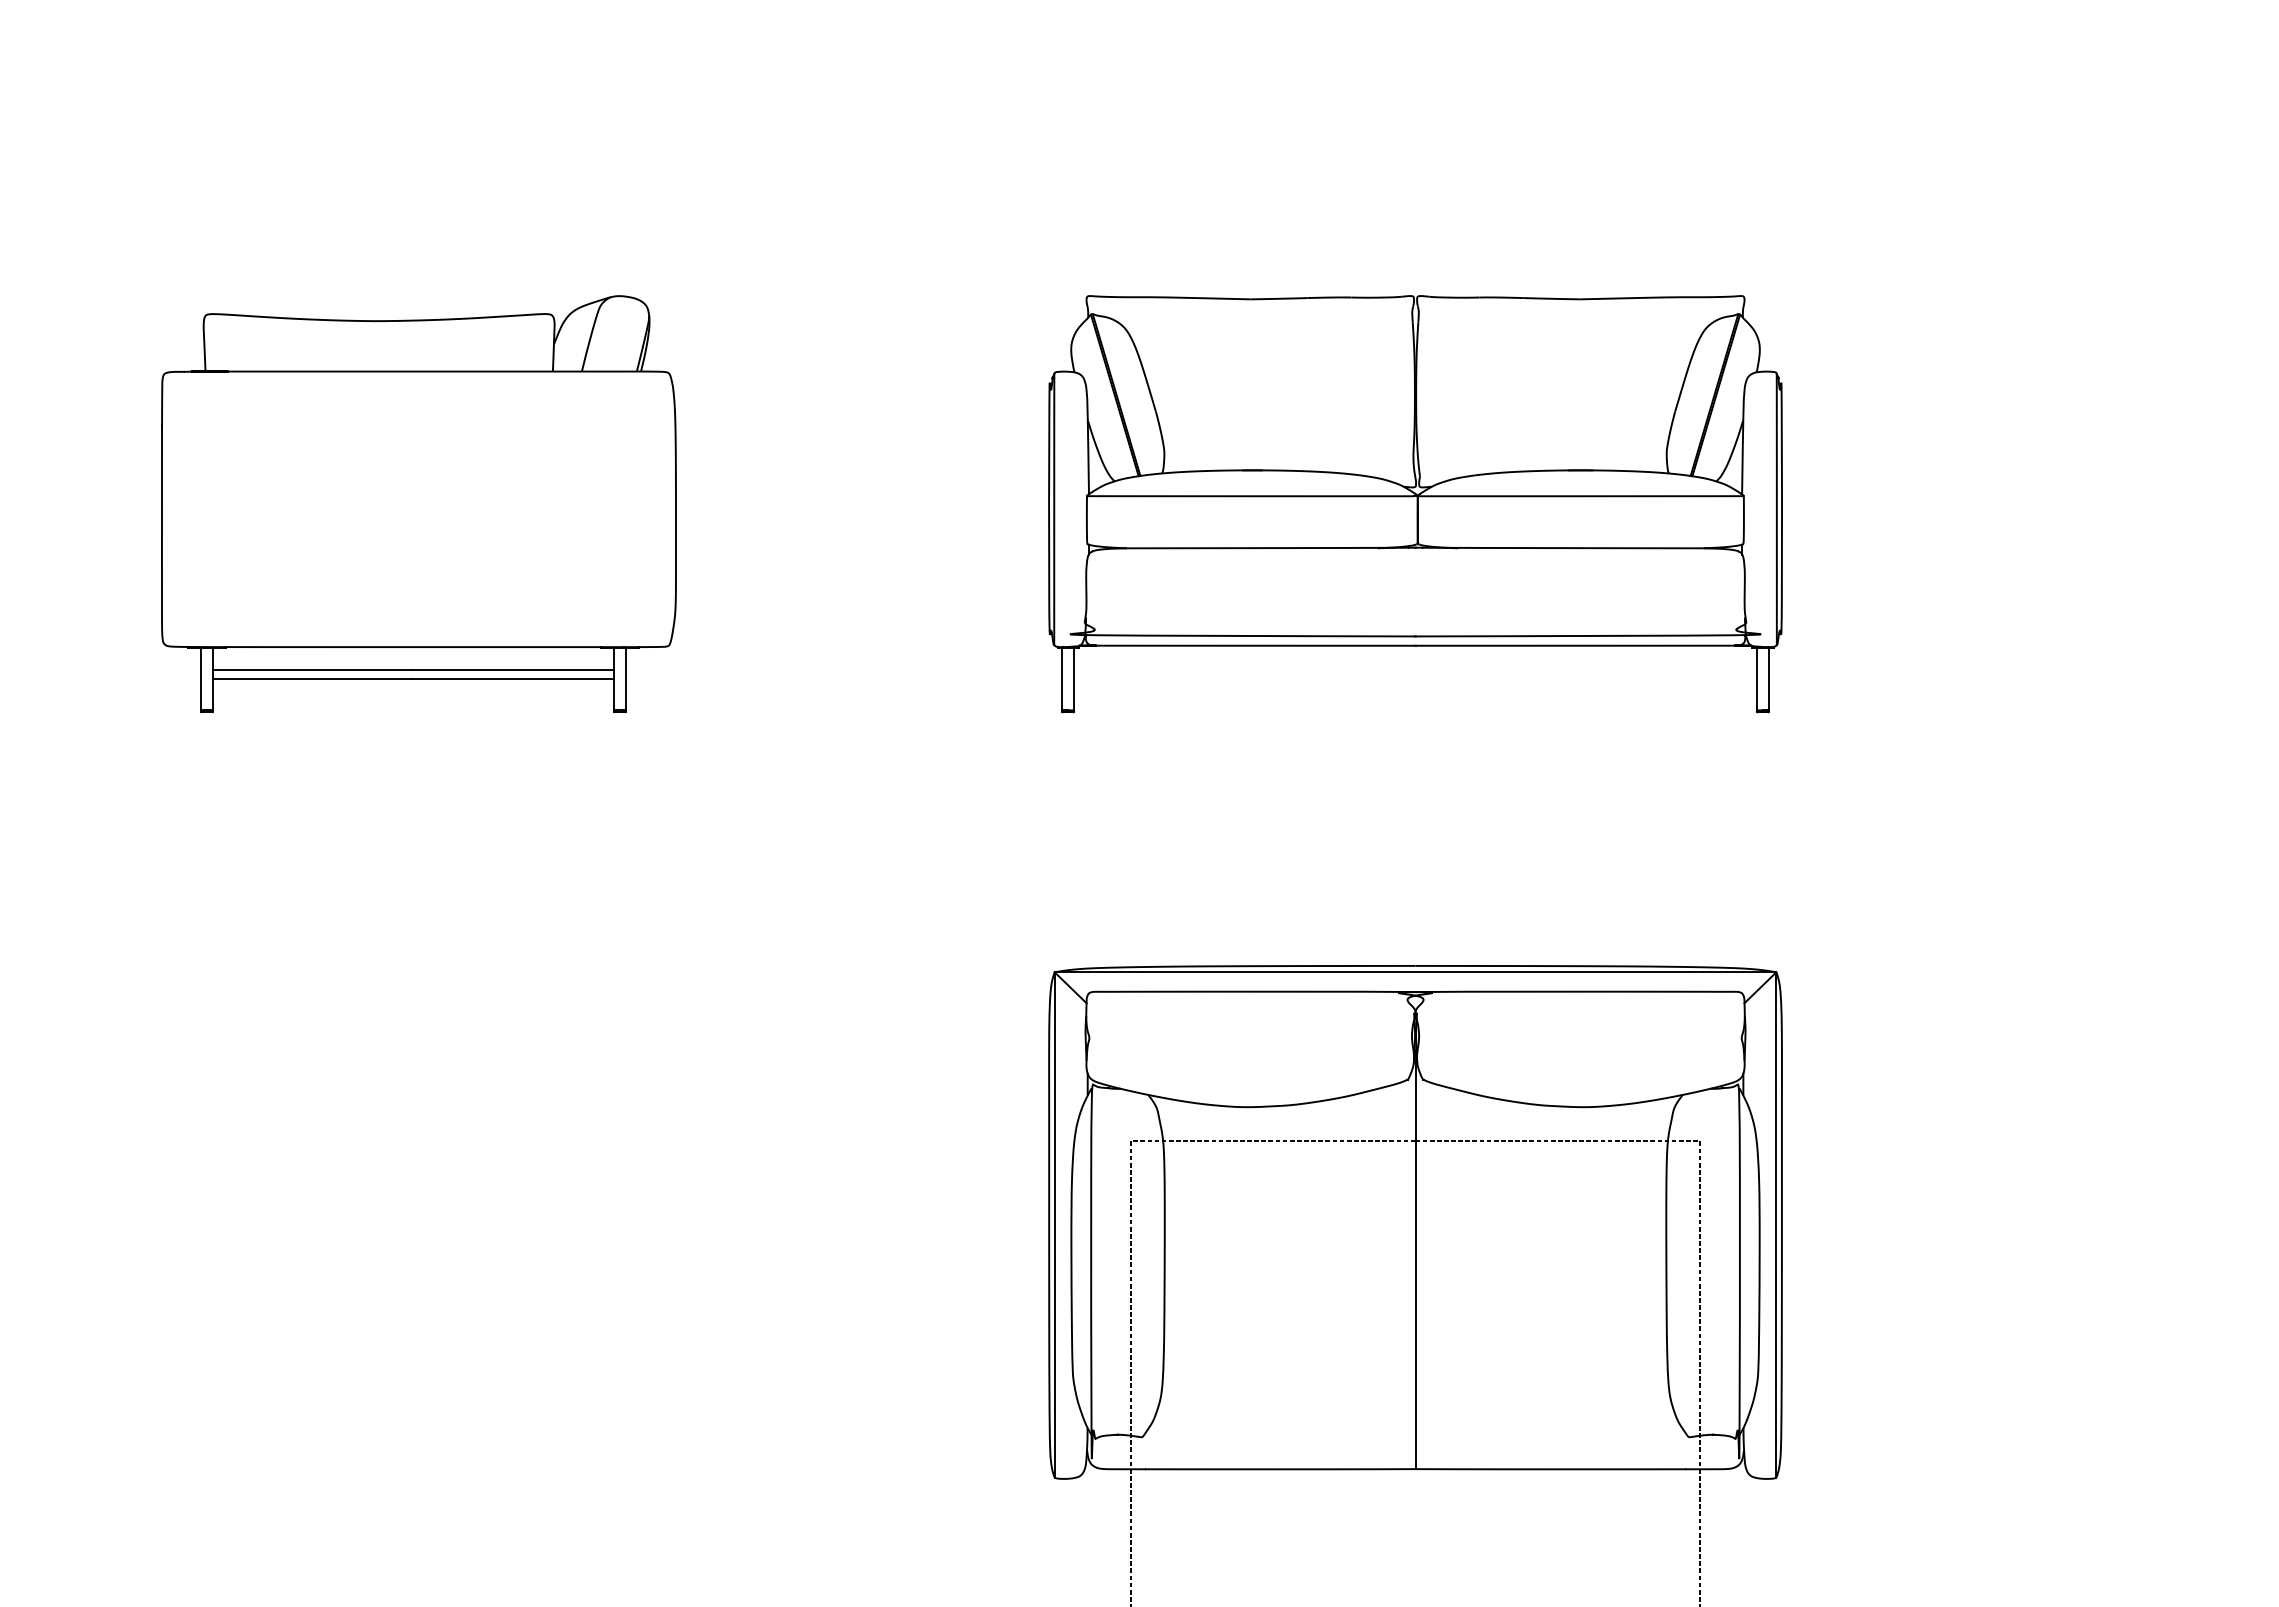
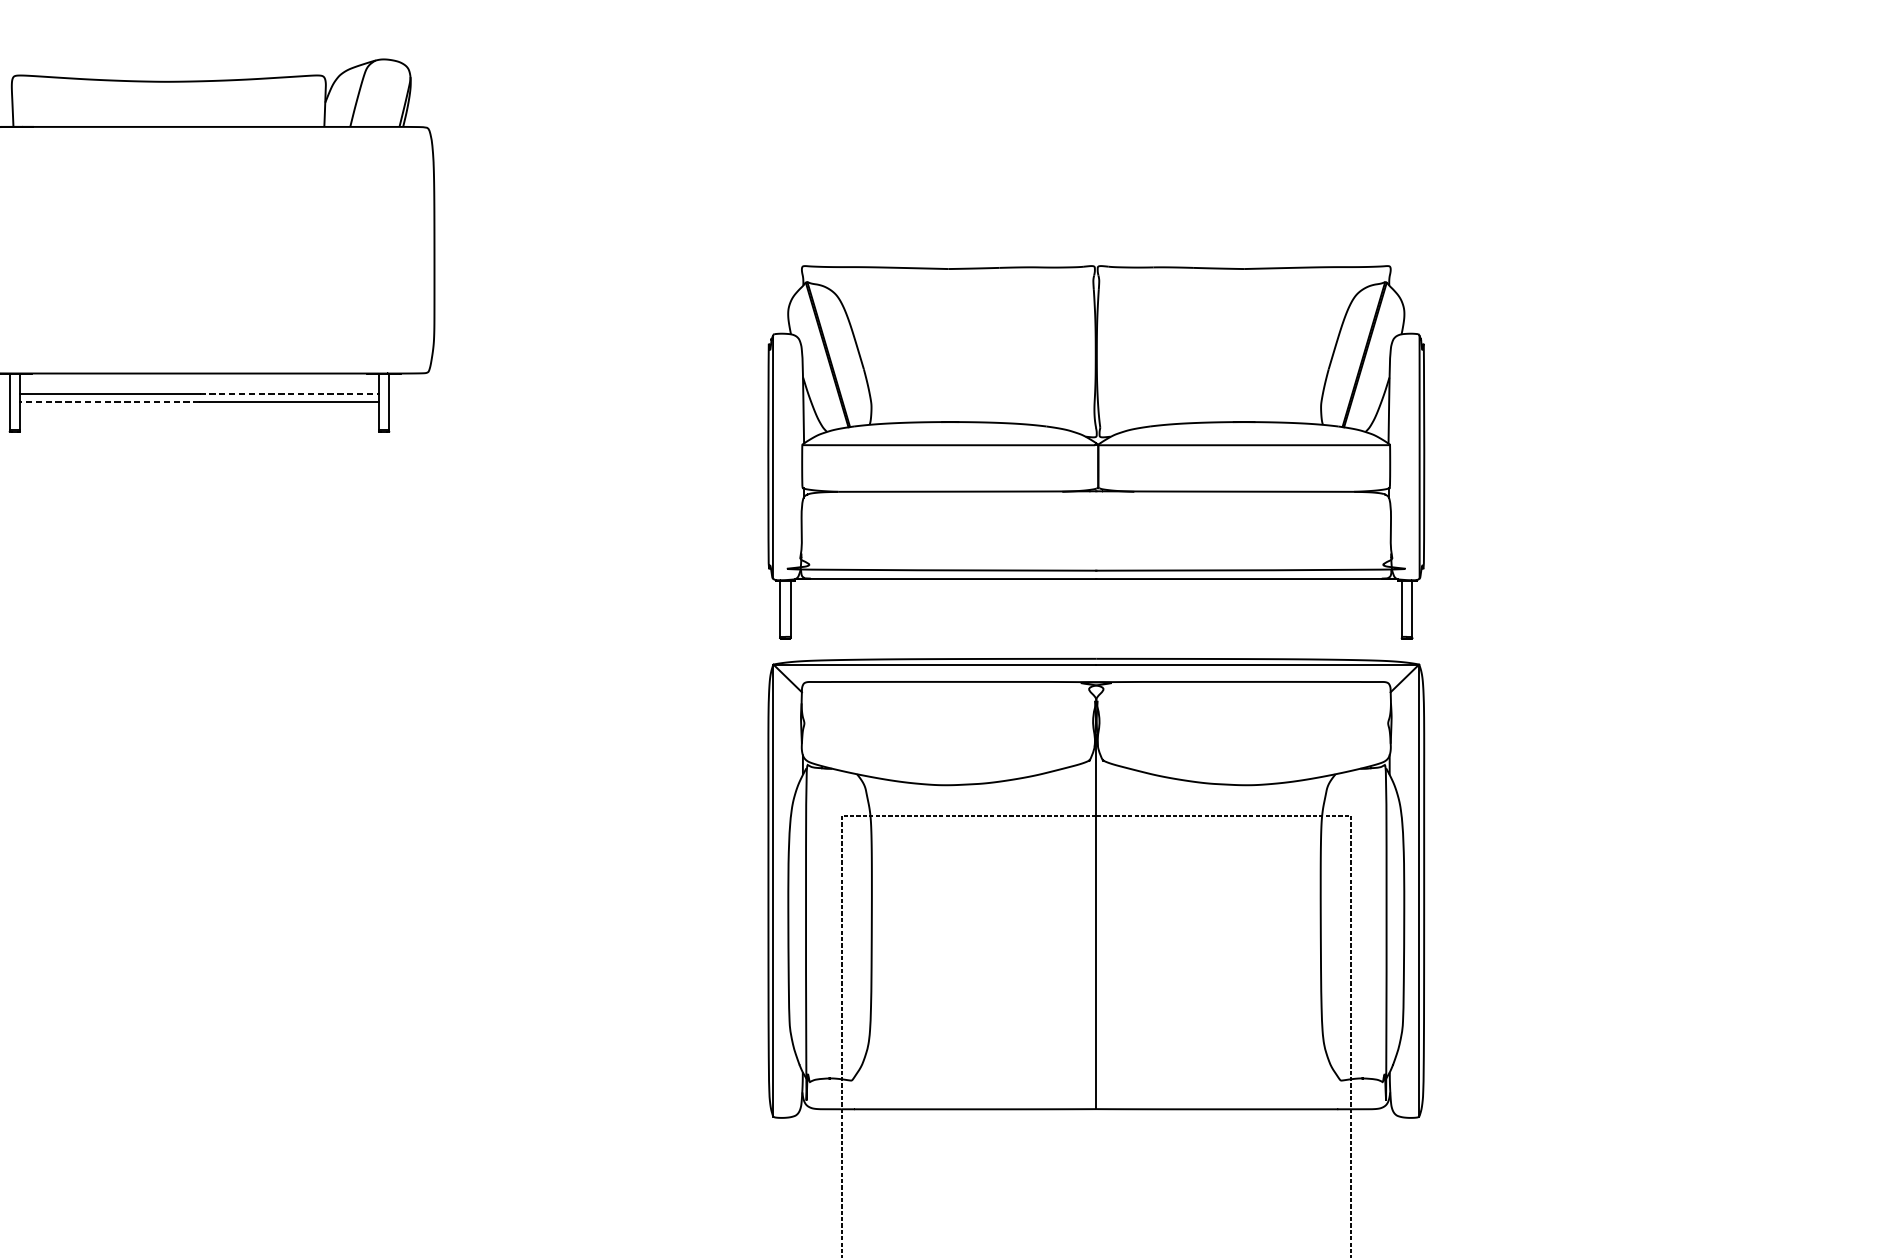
part: (1415, 504) -> (1096, 452), moved
line: (514, 669) -> (289, 393), solid -> dashed
line: (312, 679) -> (109, 402), solid -> dashed

